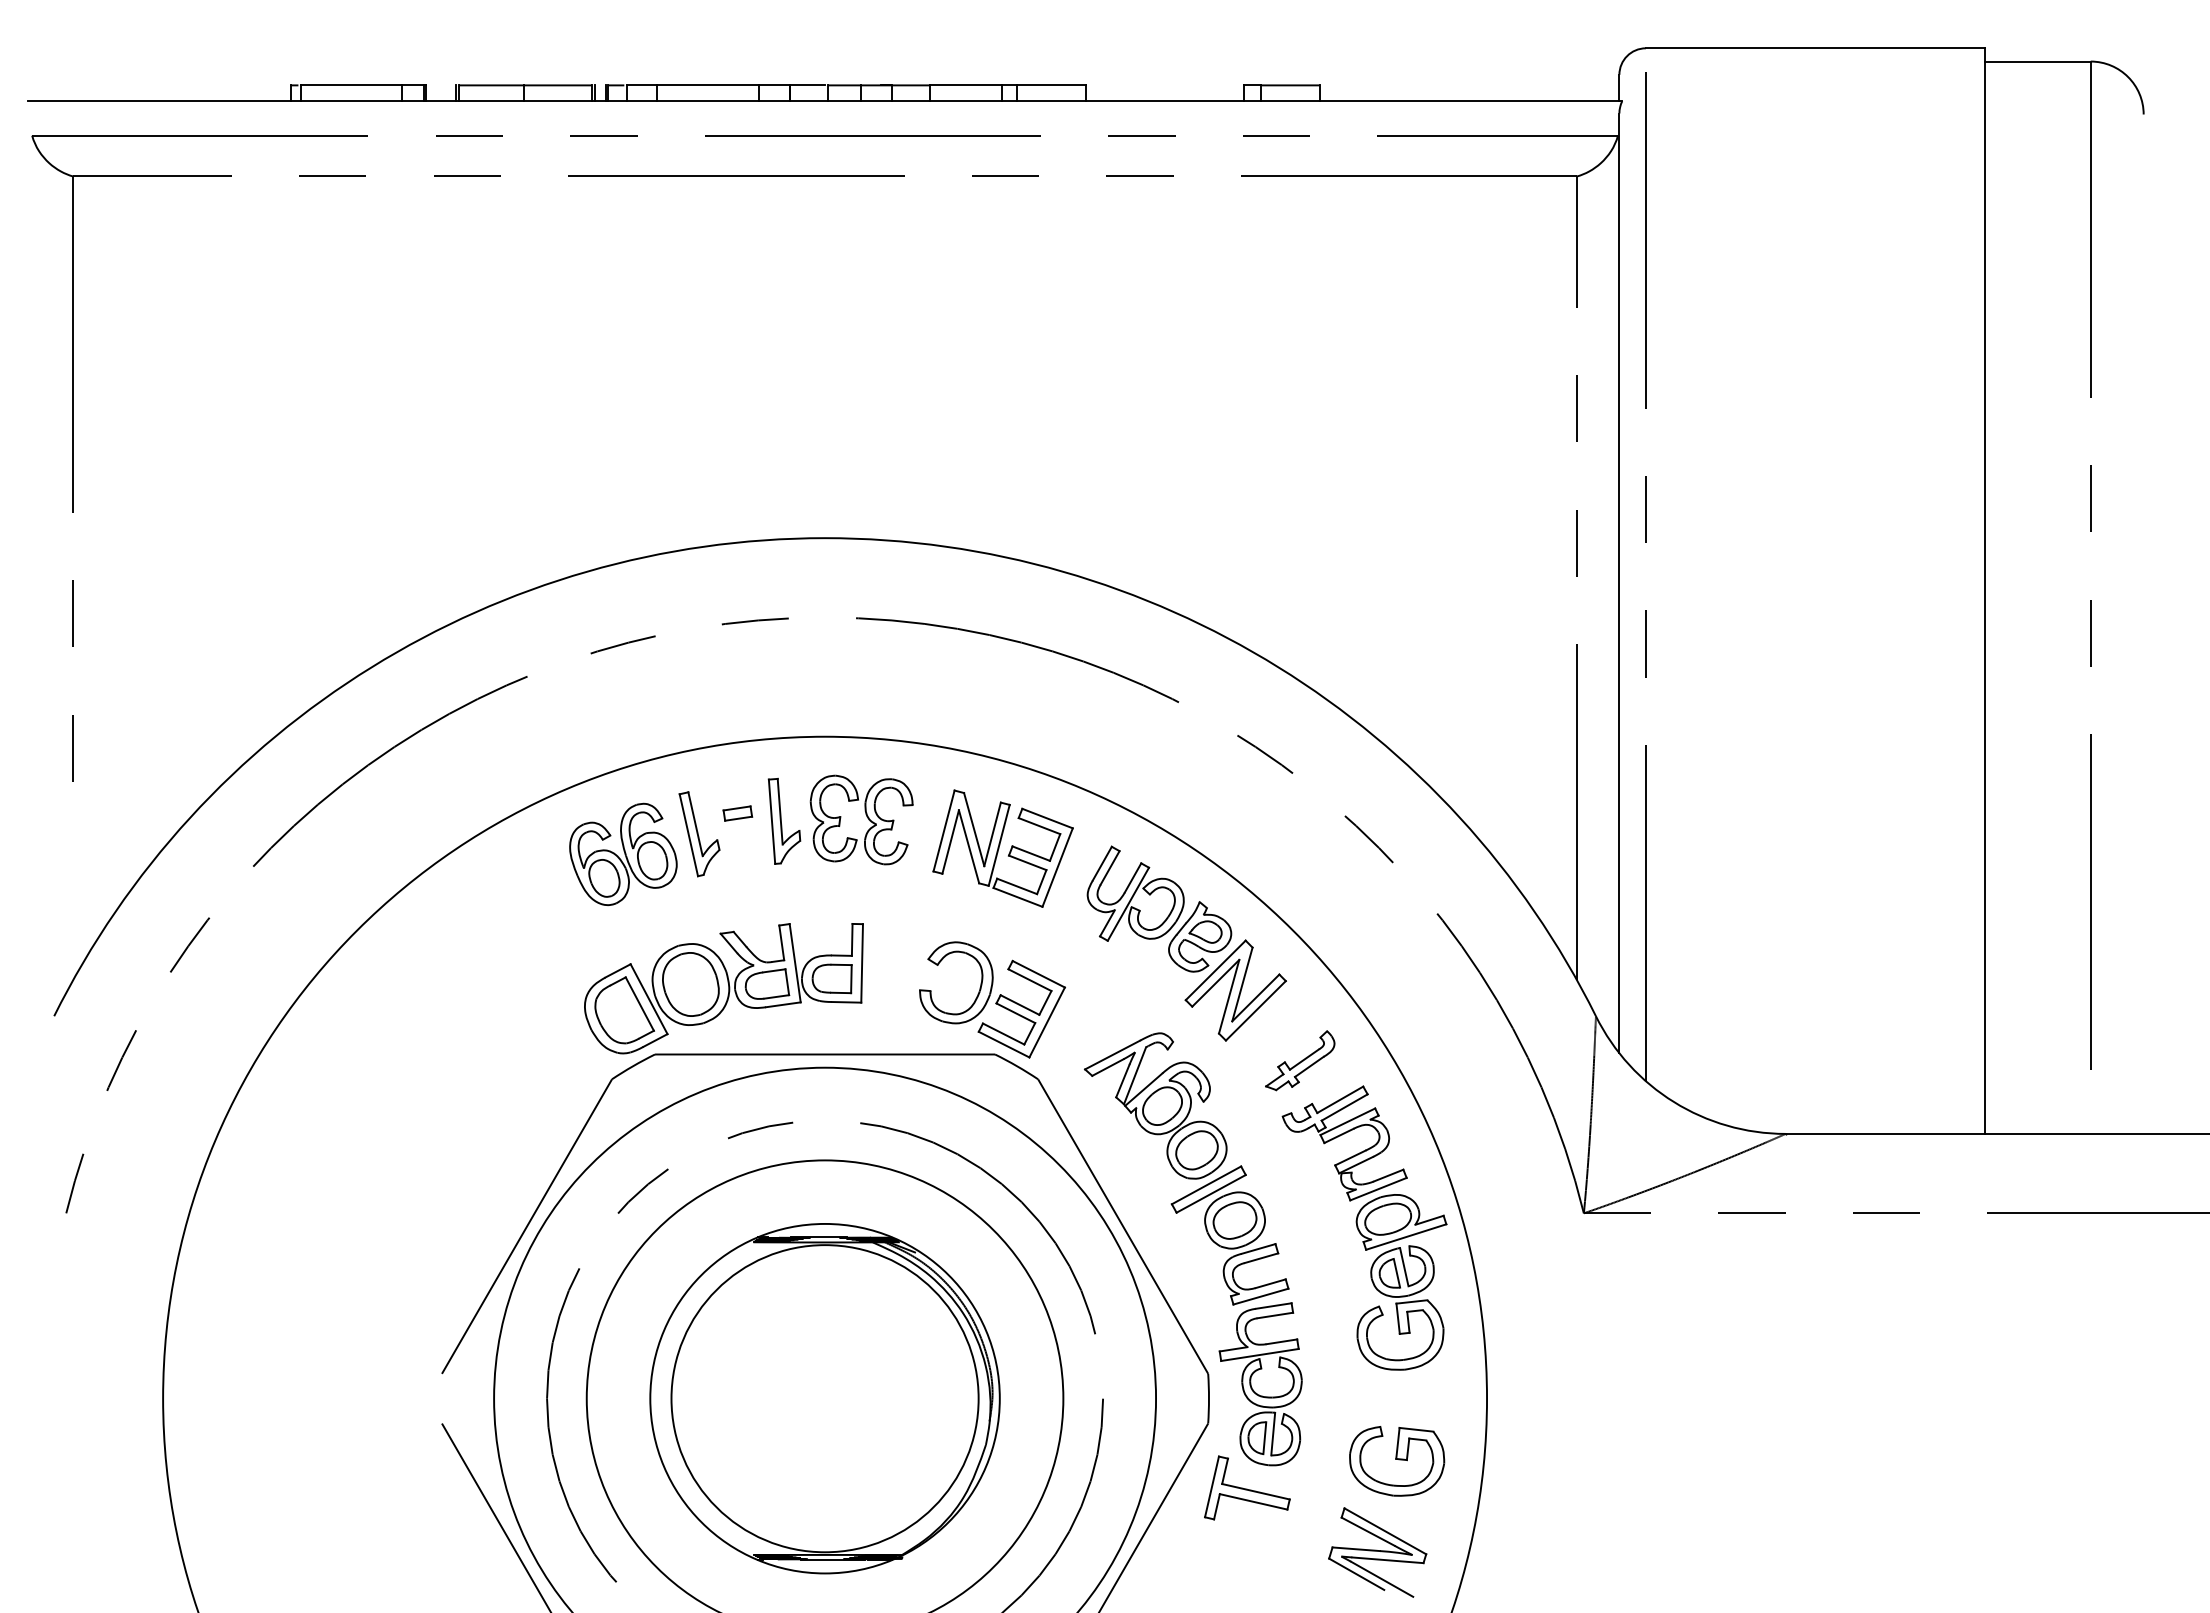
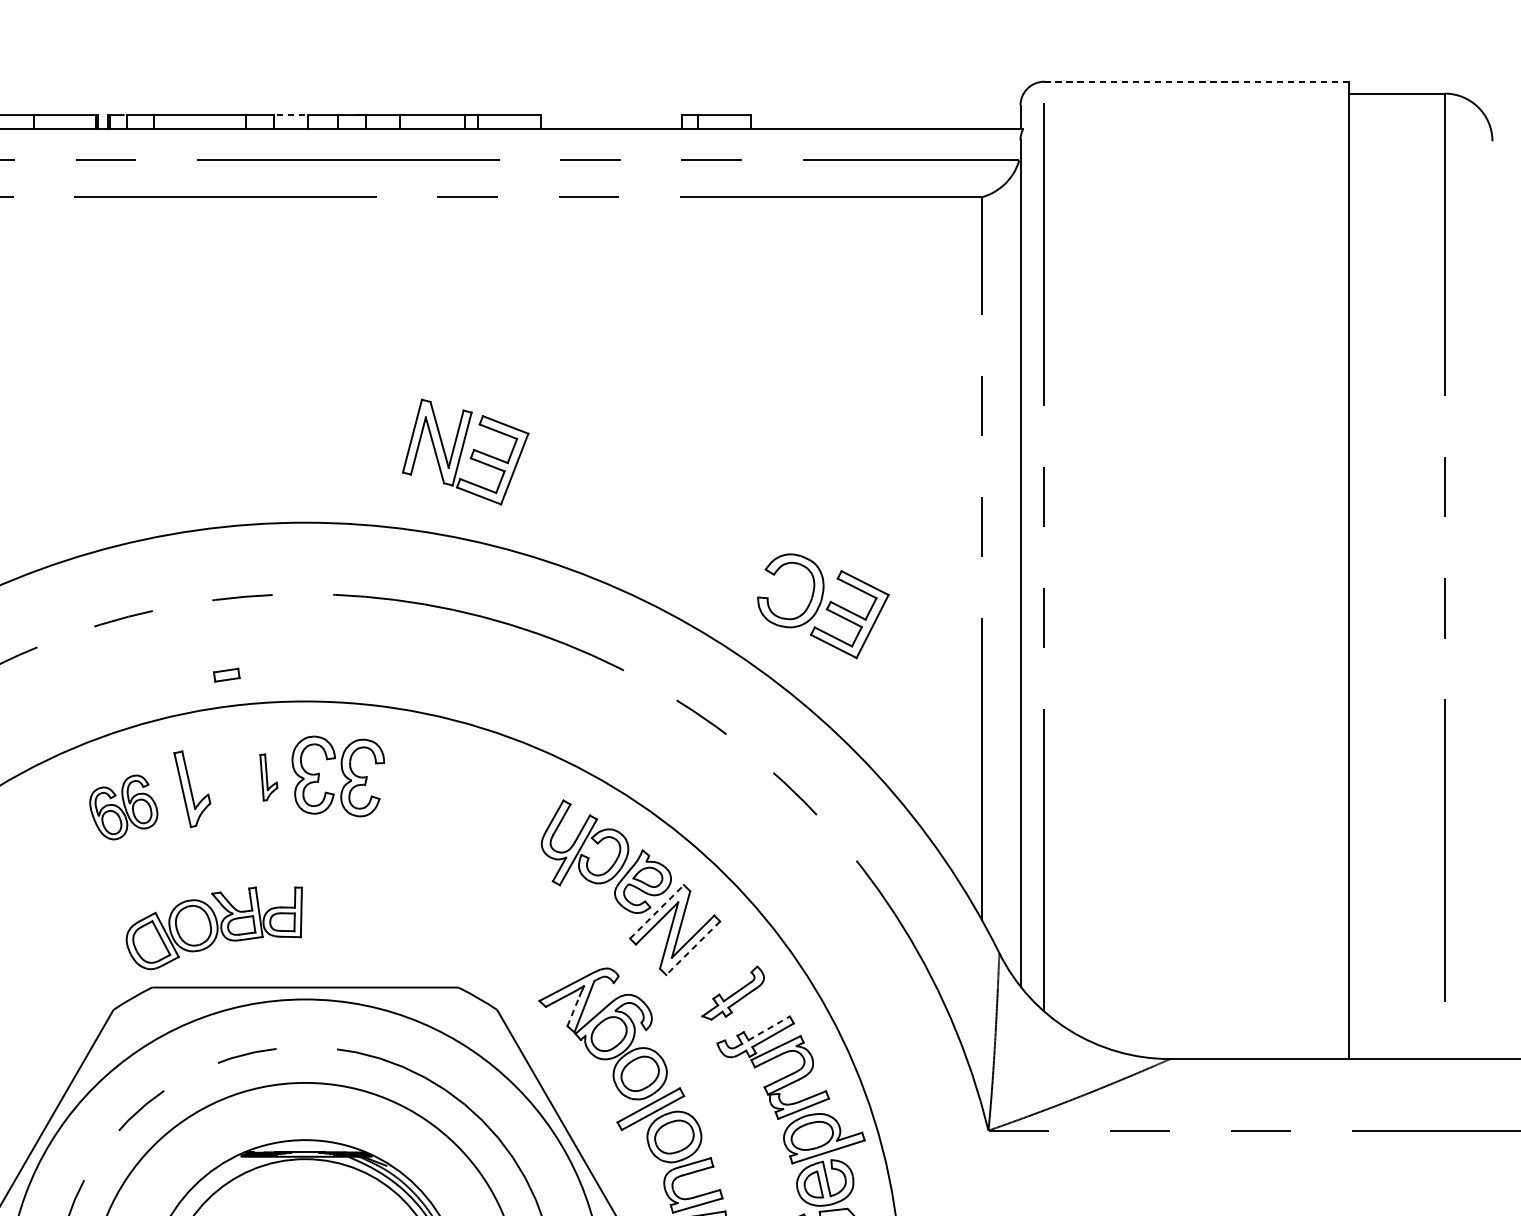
line: (1814, 48) -> (1196, 81), solid -> dashed
line: (807, 85) -> (289, 115), solid -> dashed
part: (737, 813) -> (226, 675), moved
part: (784, 820) -> (268, 776), size x0.6
part: (1002, 848) -> (465, 451), moved
part: (623, 854) -> (123, 807), size x0.7
line: (1216, 970) -> (657, 911), solid -> dashed
part: (723, 988) -> (213, 928), size x0.7
part: (992, 999) -> (823, 605), moved
line: (1255, 1011) -> (692, 948), solid -> dashed
line: (1122, 1081) -> (573, 1011), solid -> dashed
line: (1340, 1099) -> (769, 1028), solid -> dashed

